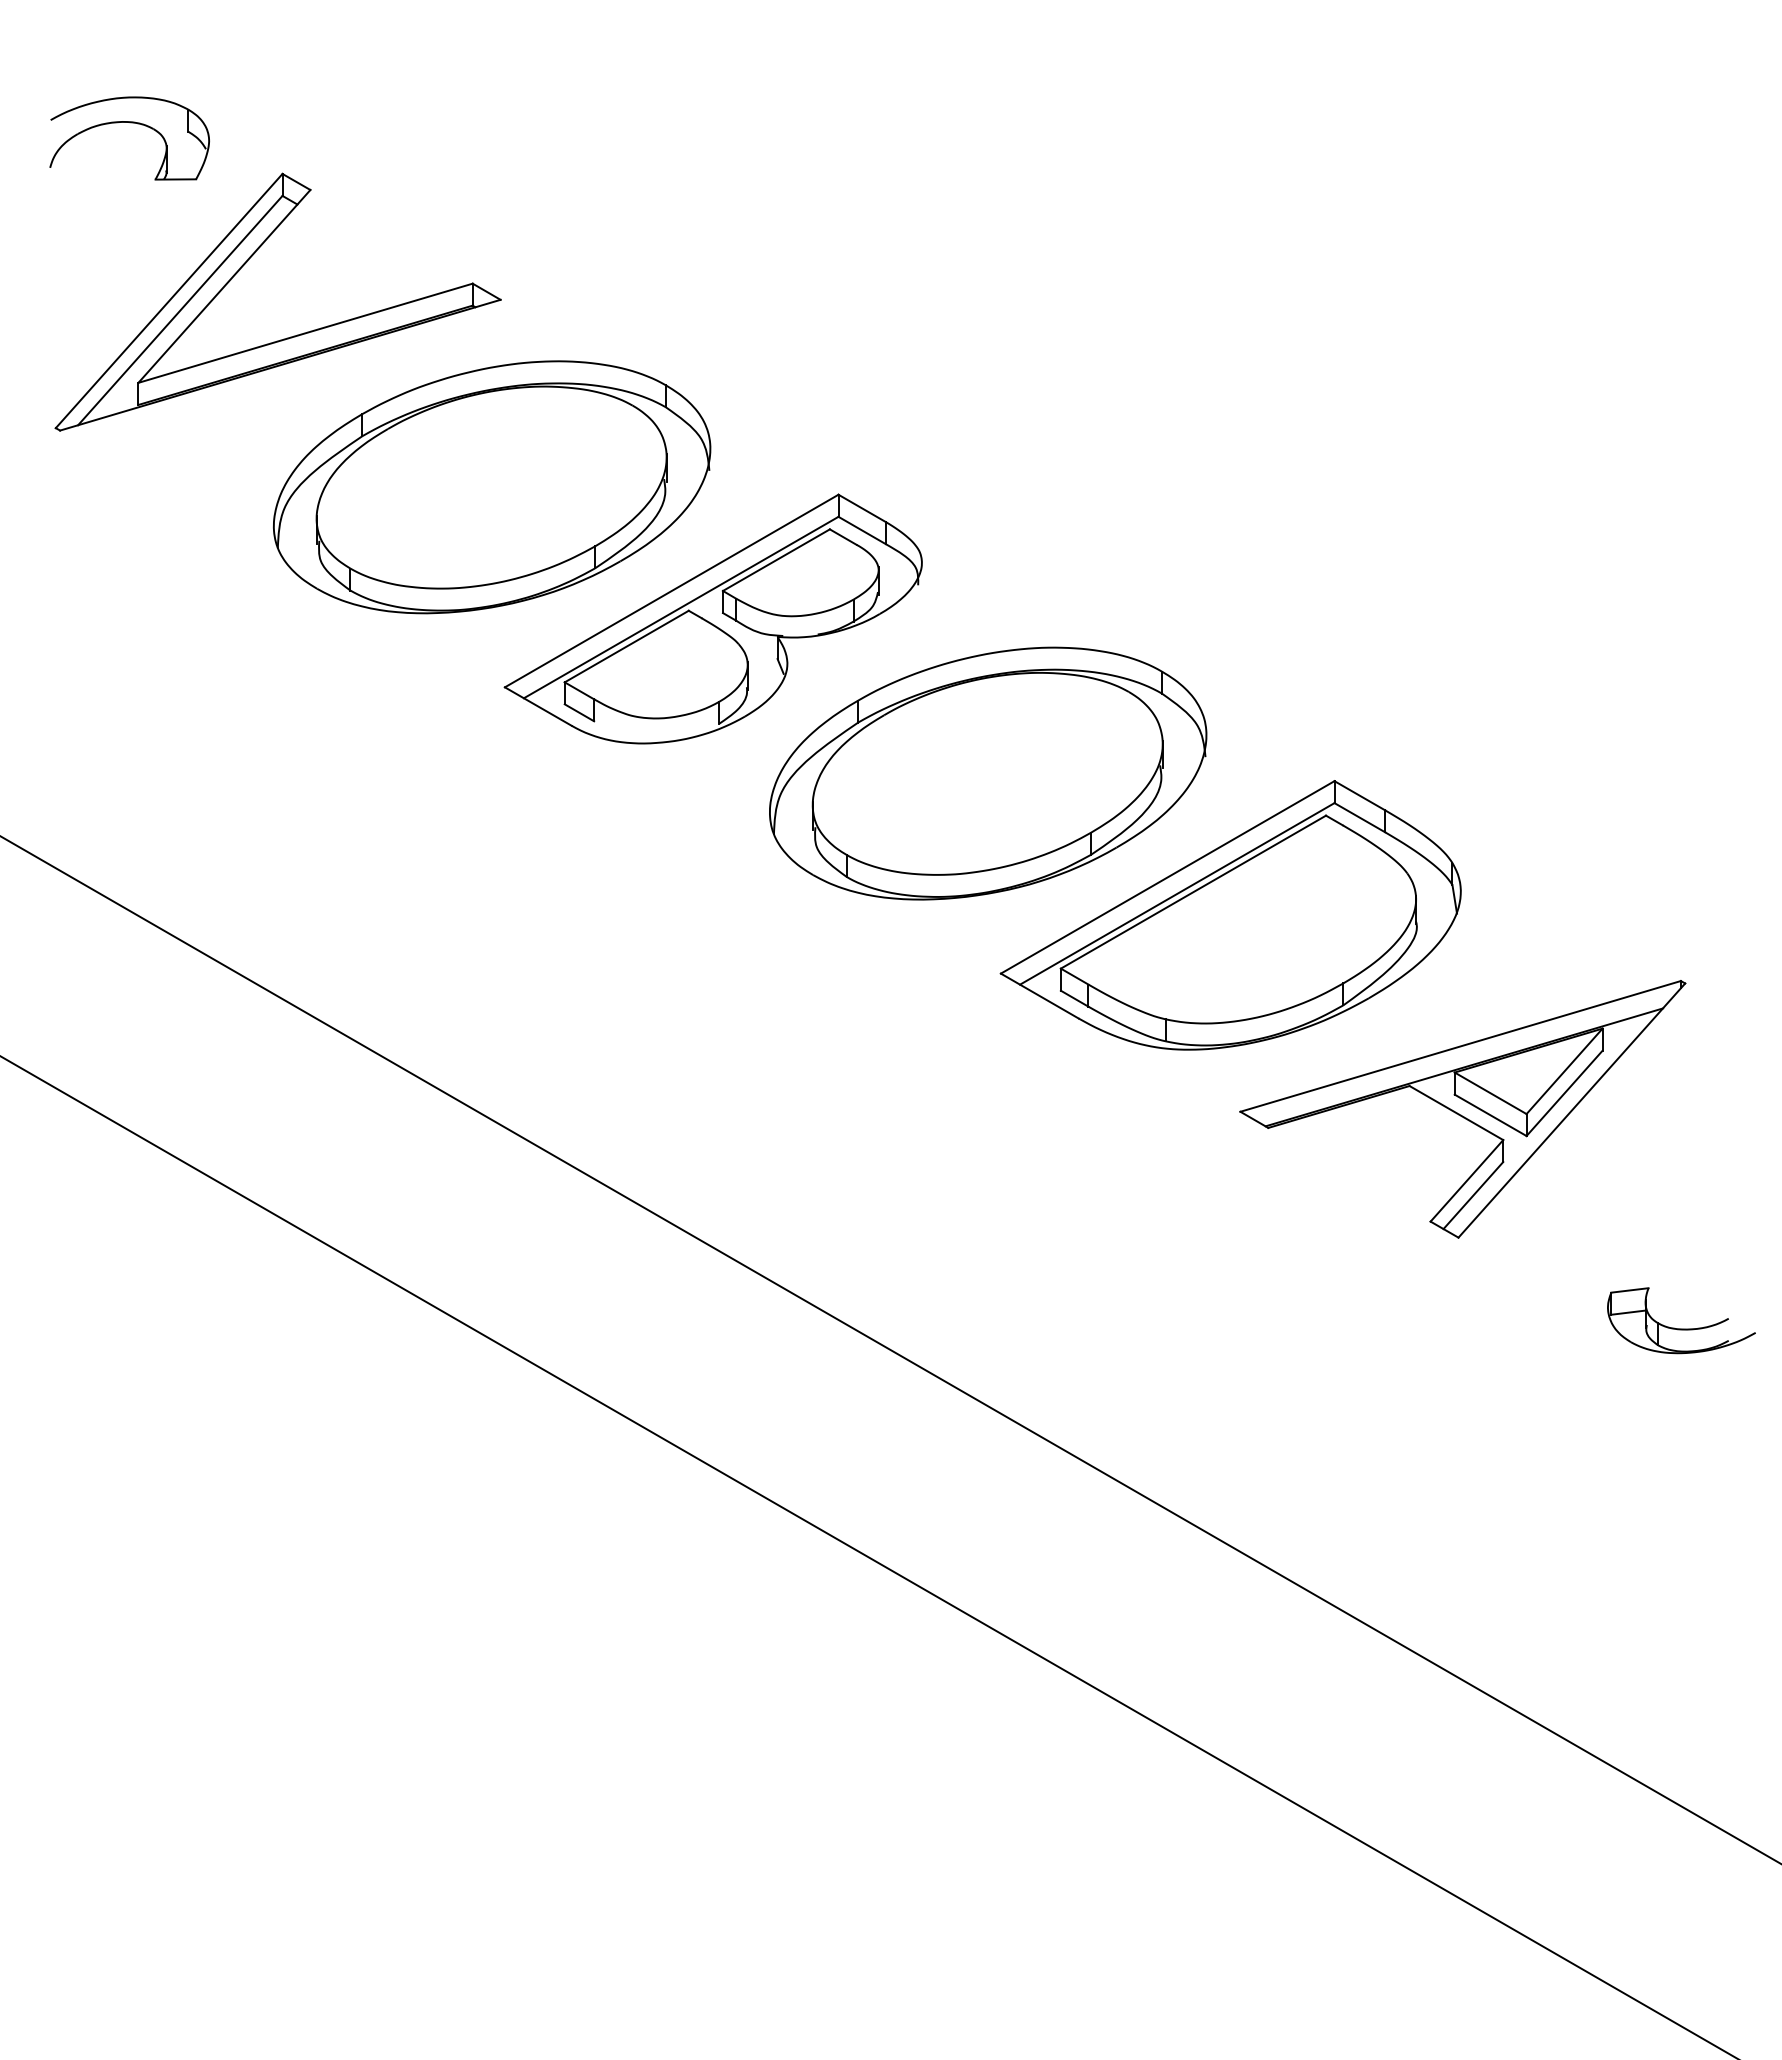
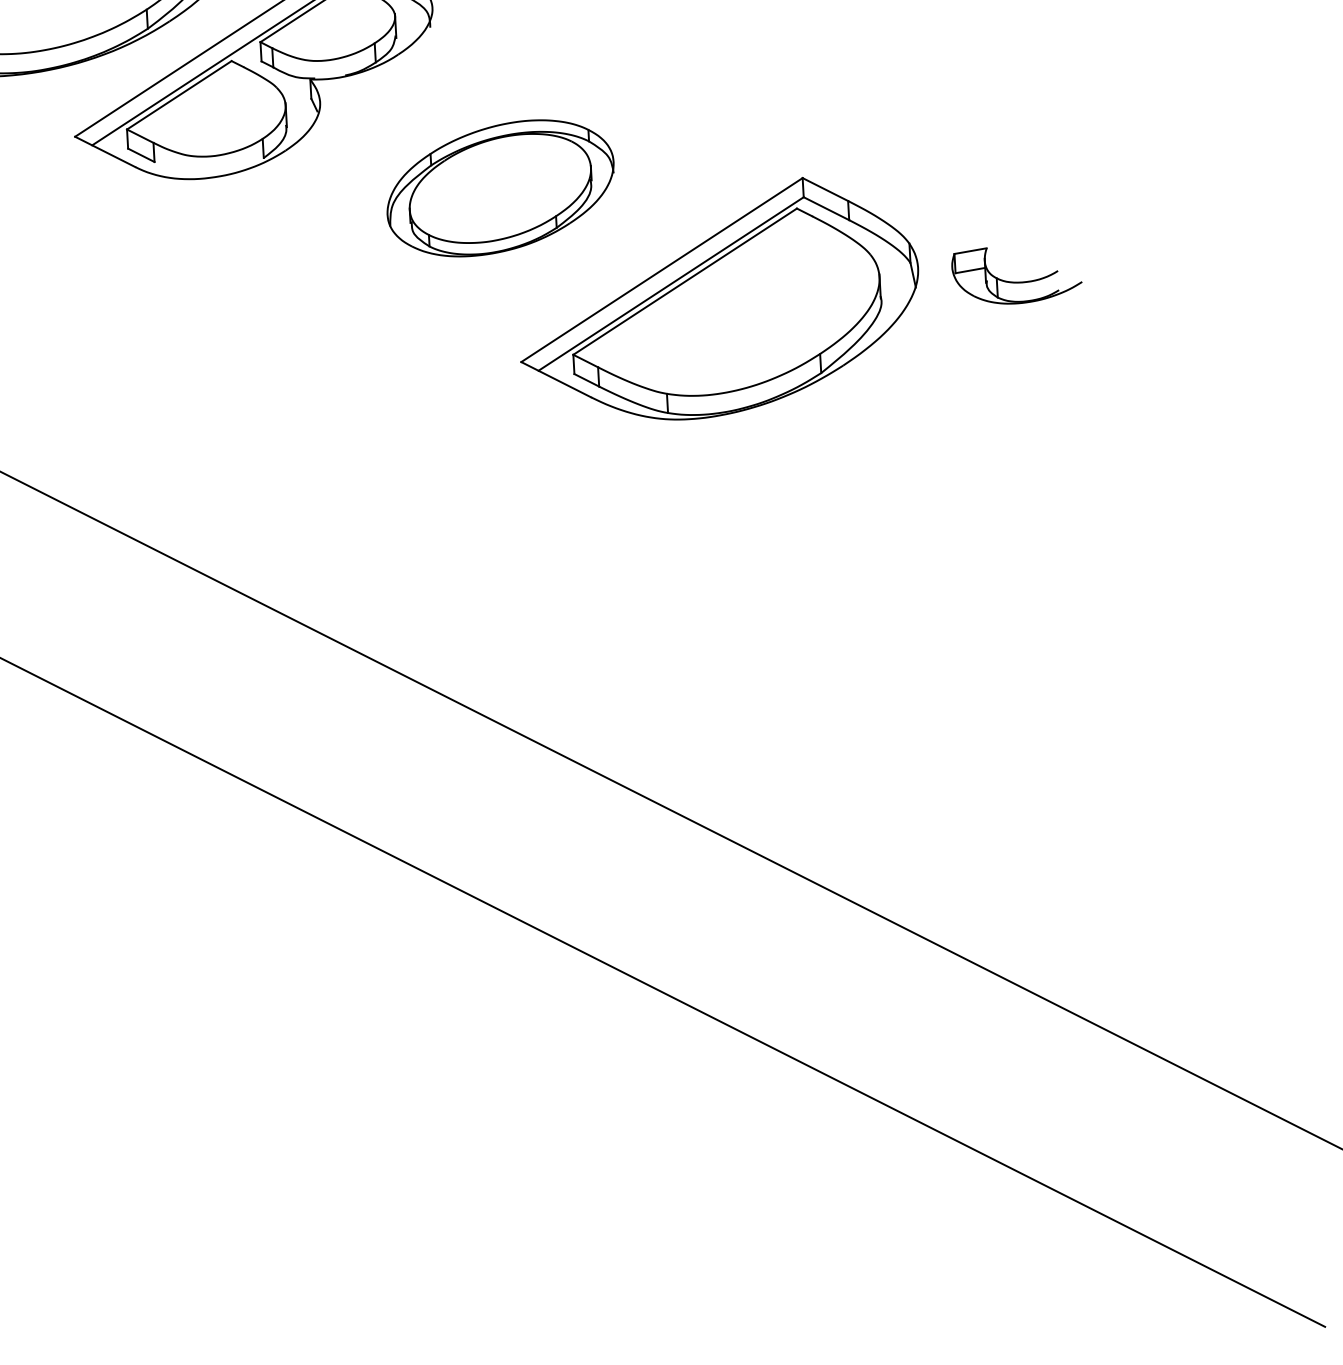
part: (988, 773) -> (500, 188), size x0.6
part: (1462, 1109) -> (930, 458), removed
part: (1681, 1328) -> (1017, 281), moved

